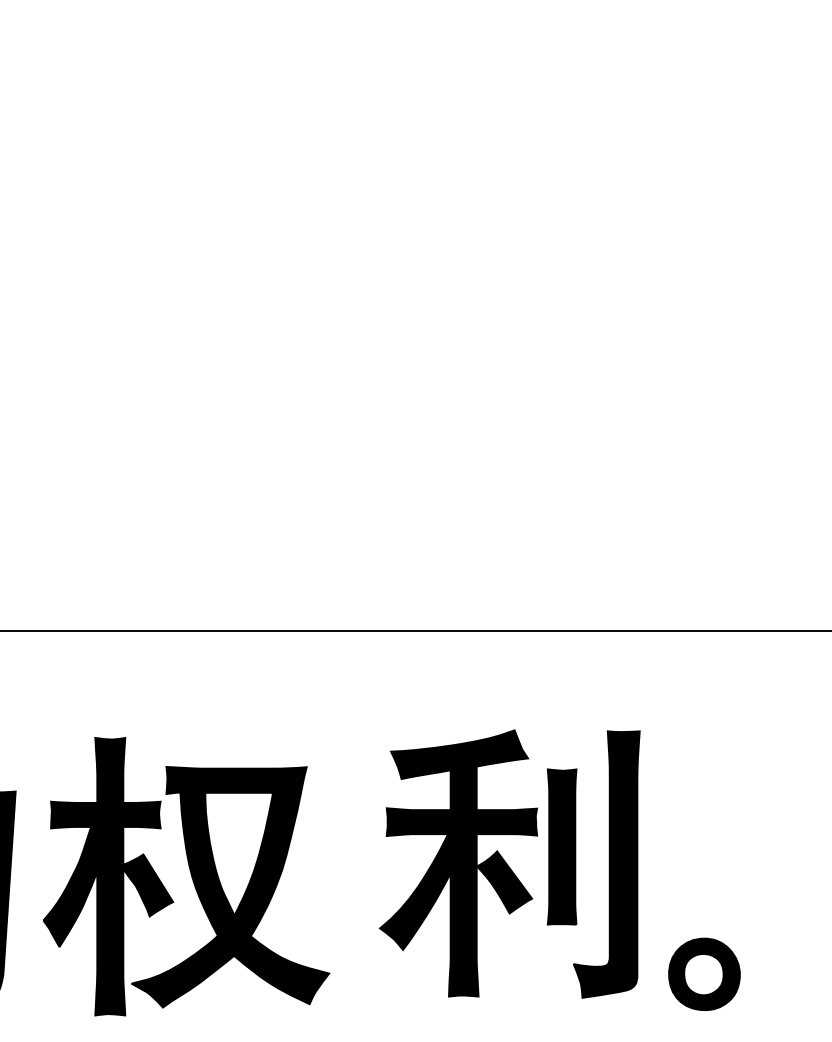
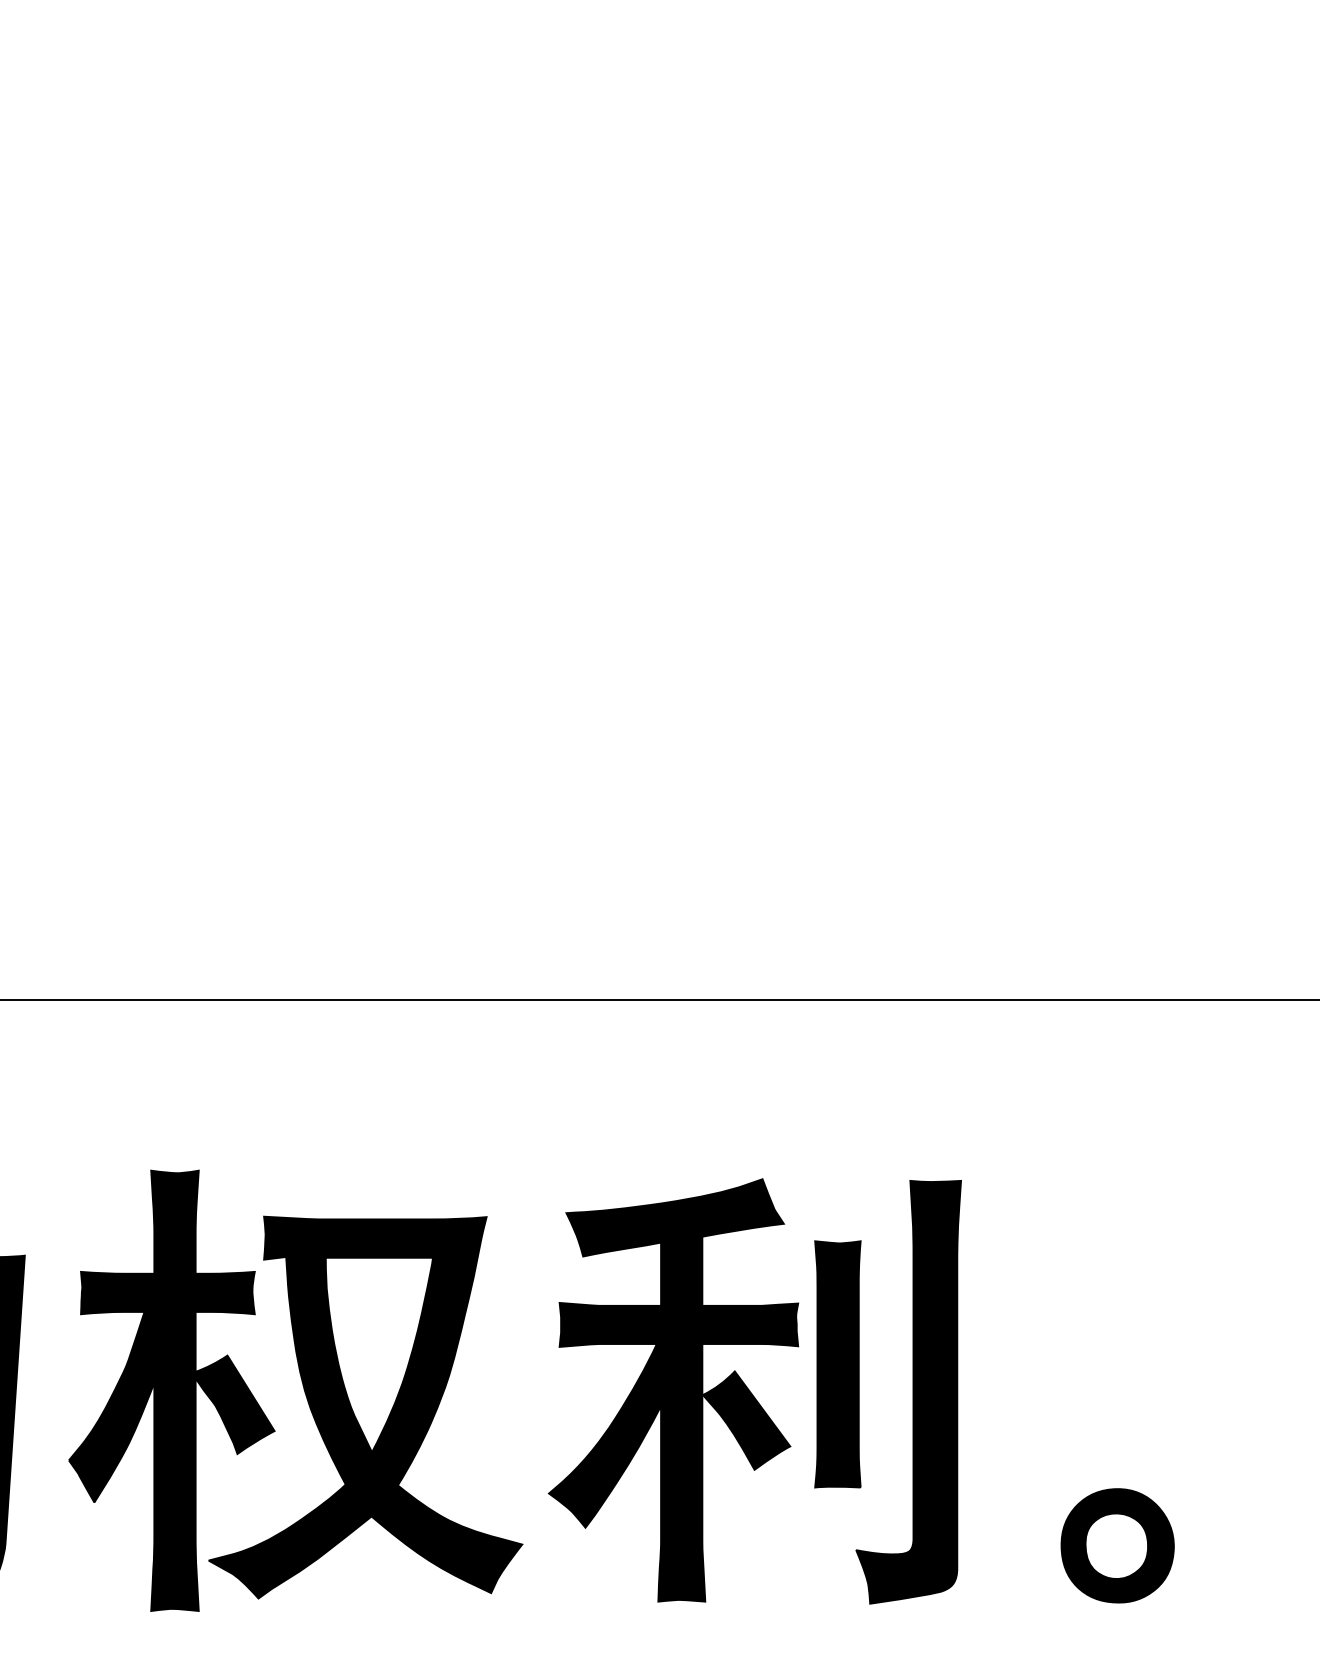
part: (509, 863) -> (754, 1390), moved

